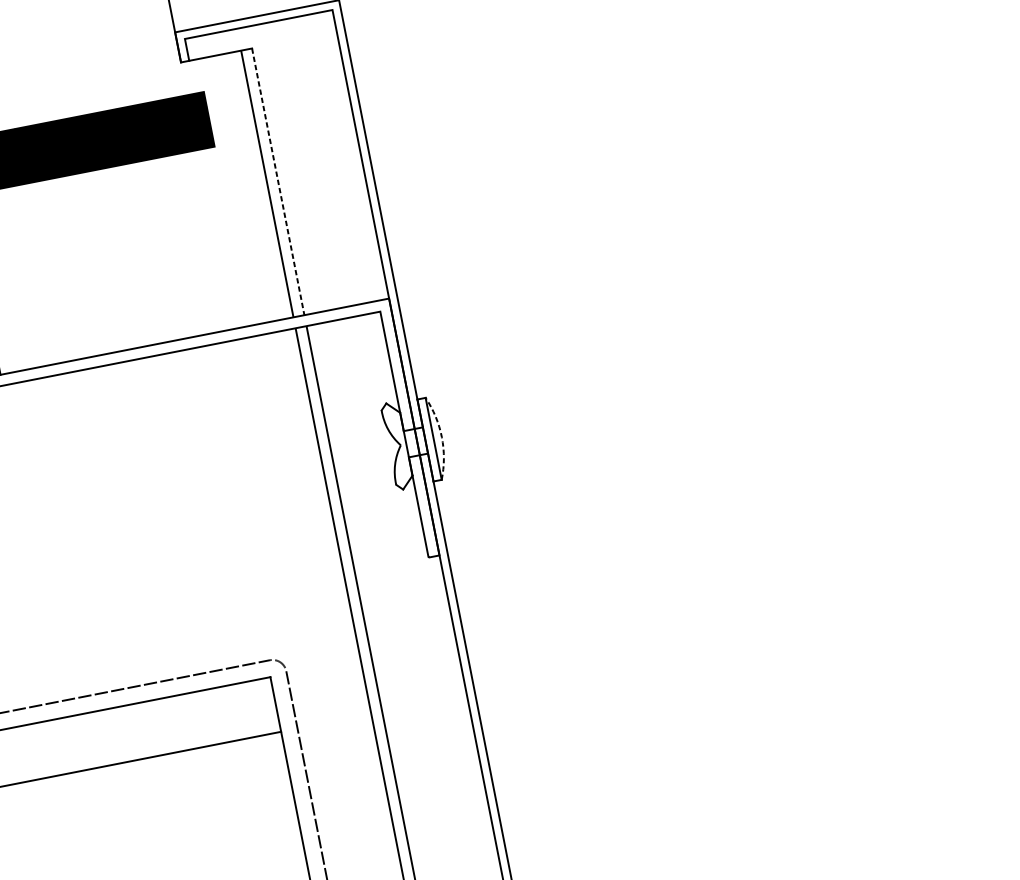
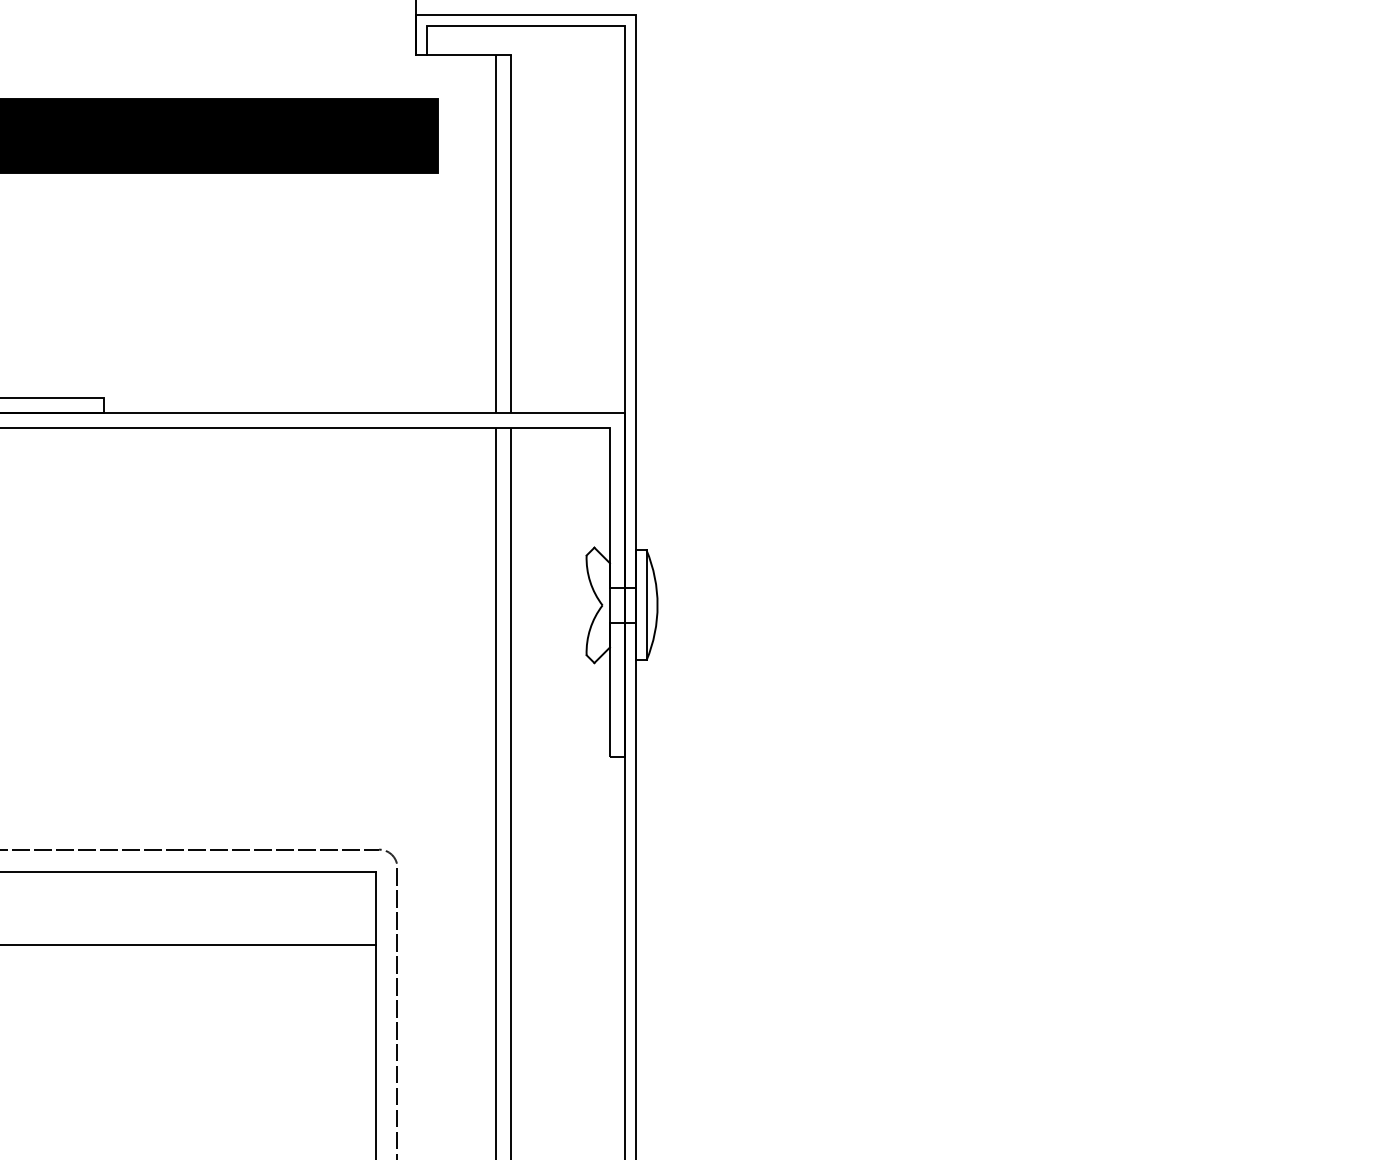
line: (278, 182) -> (511, 234), dashed -> solid
arc: (441, 437) -> (657, 605), dashed -> solid

